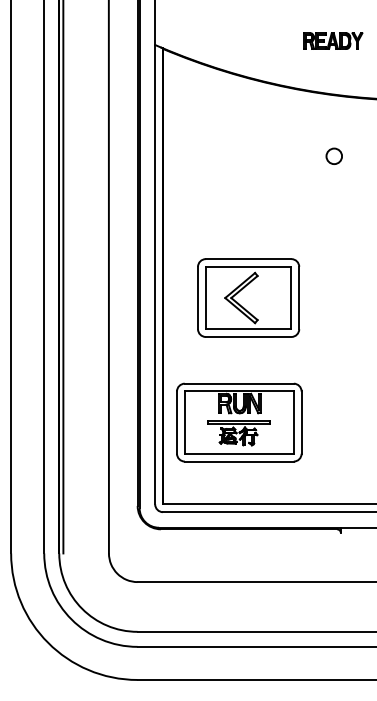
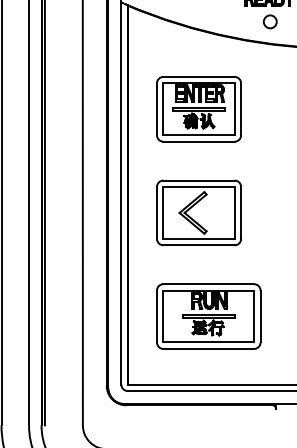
circle: (333, 155) -> (269, 21), moved
part: (248, 173) -> (198, 109), added
part: (239, 422) -> (208, 316), moved

